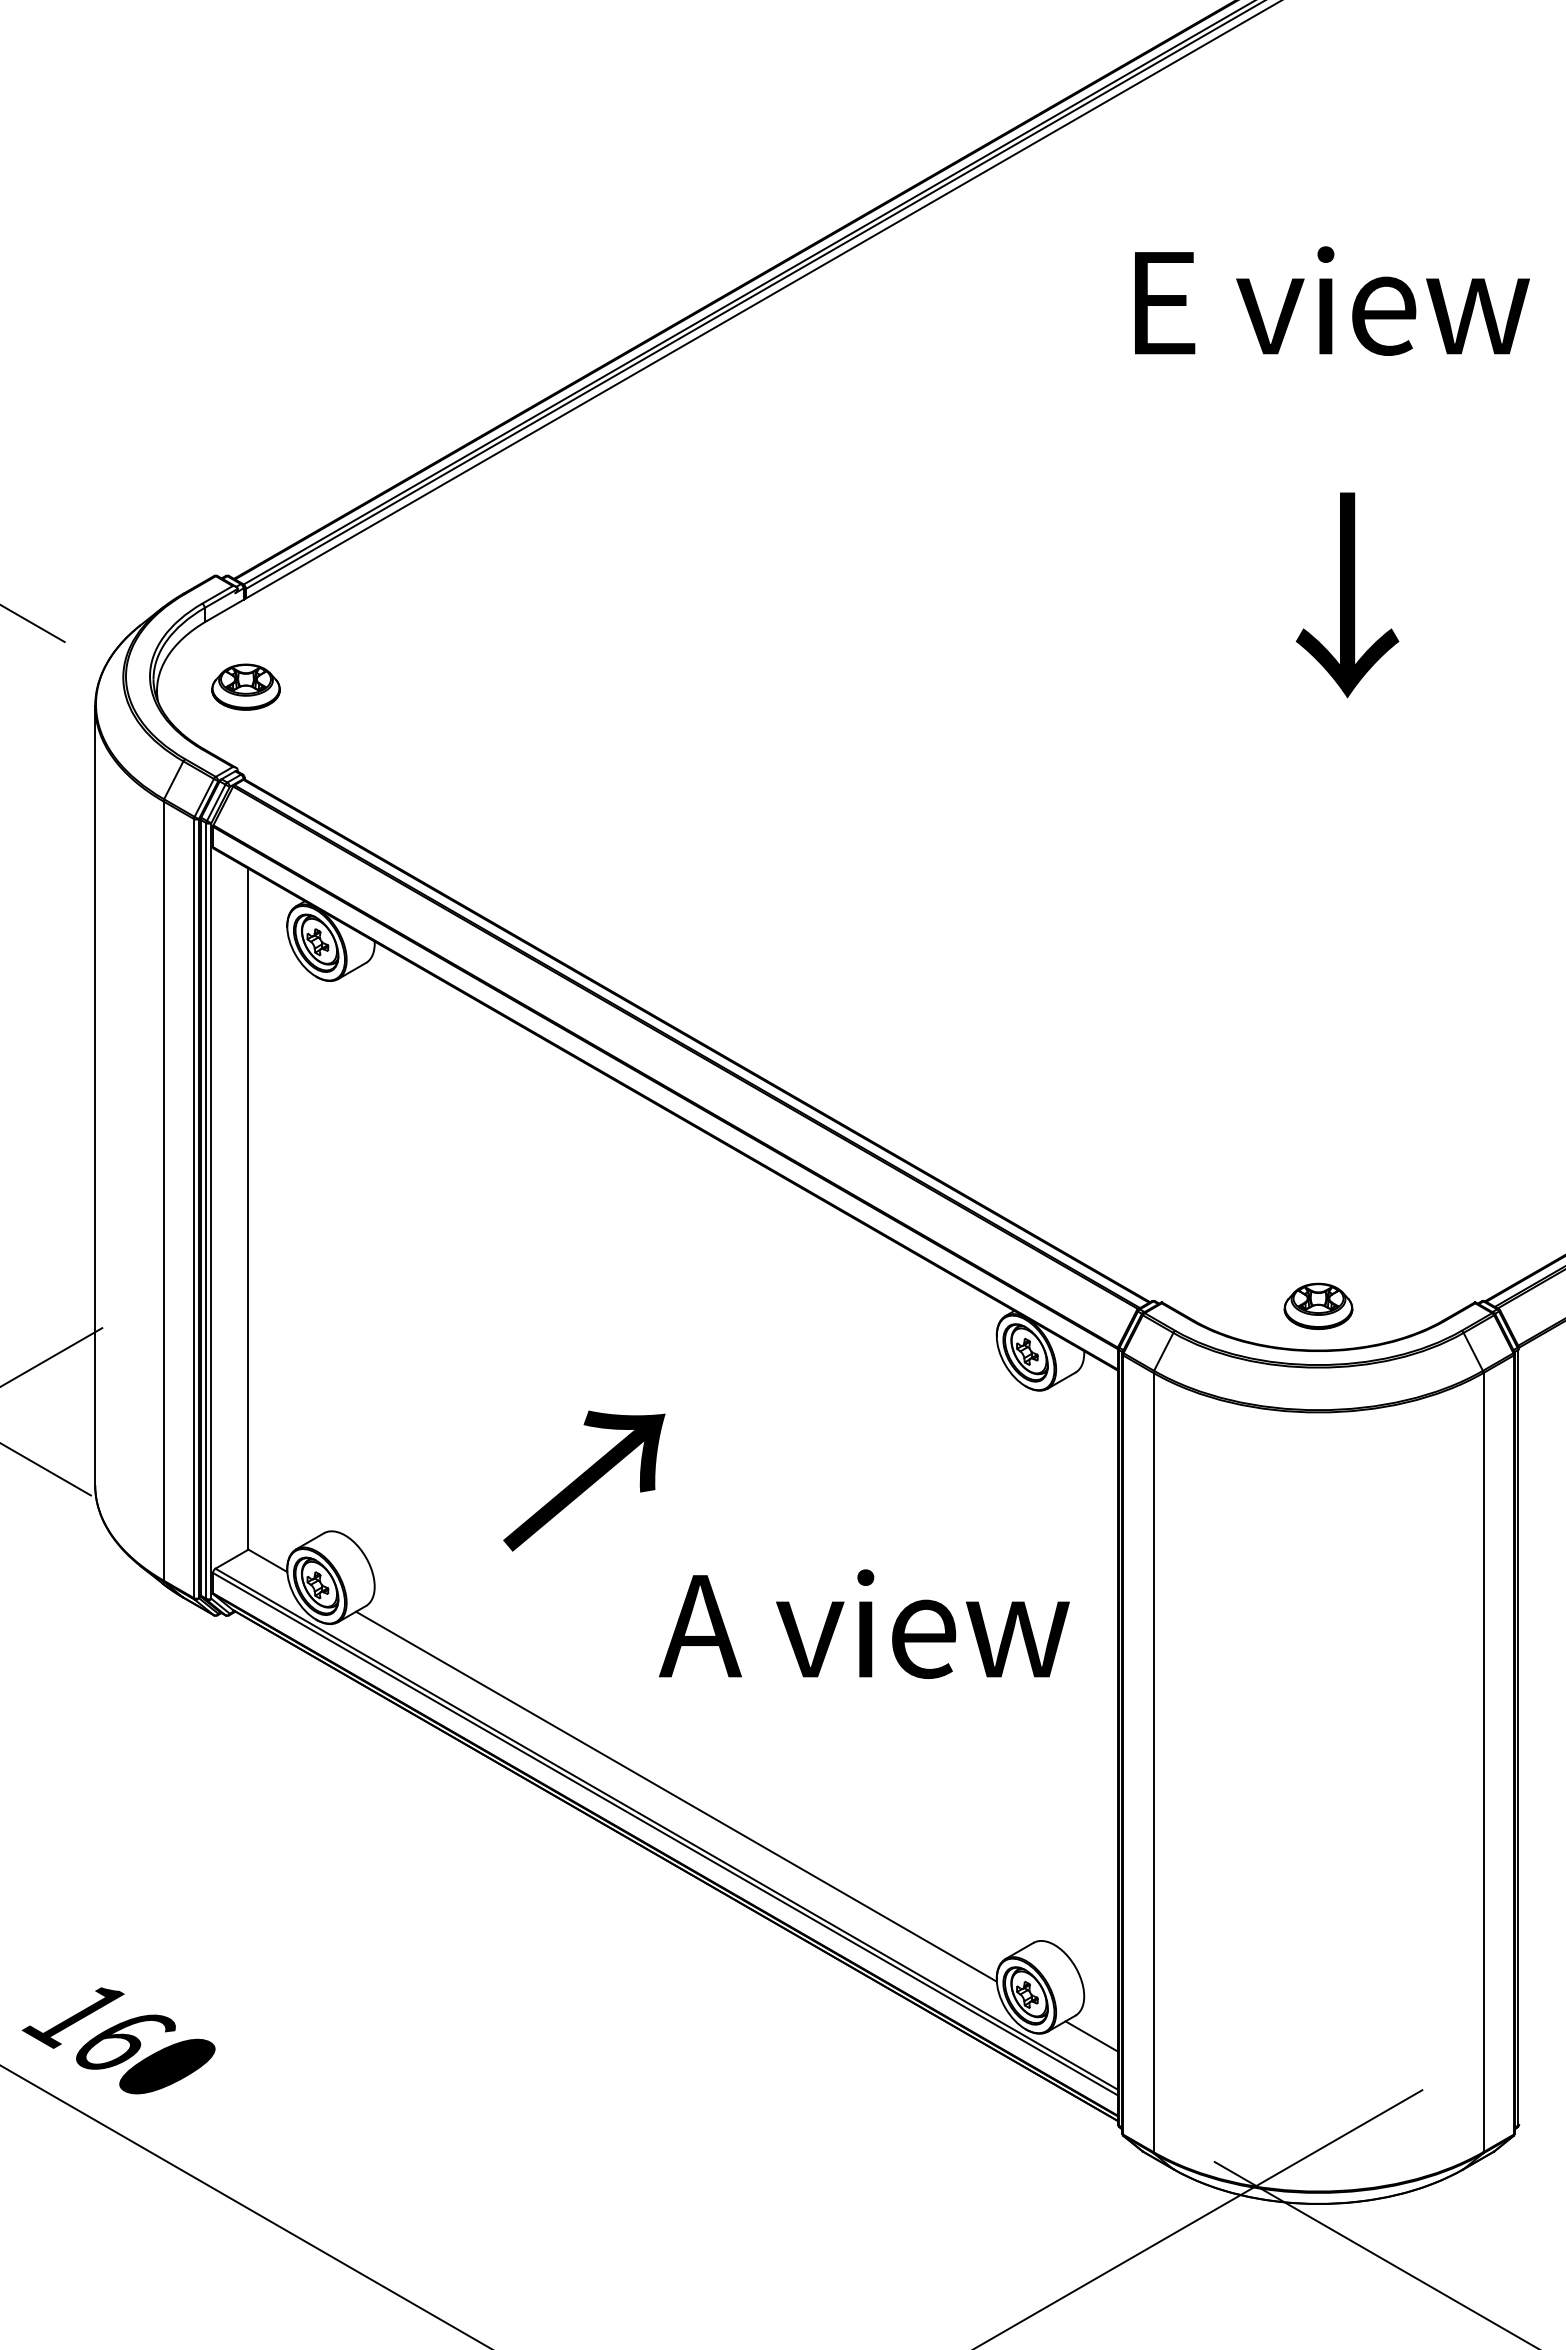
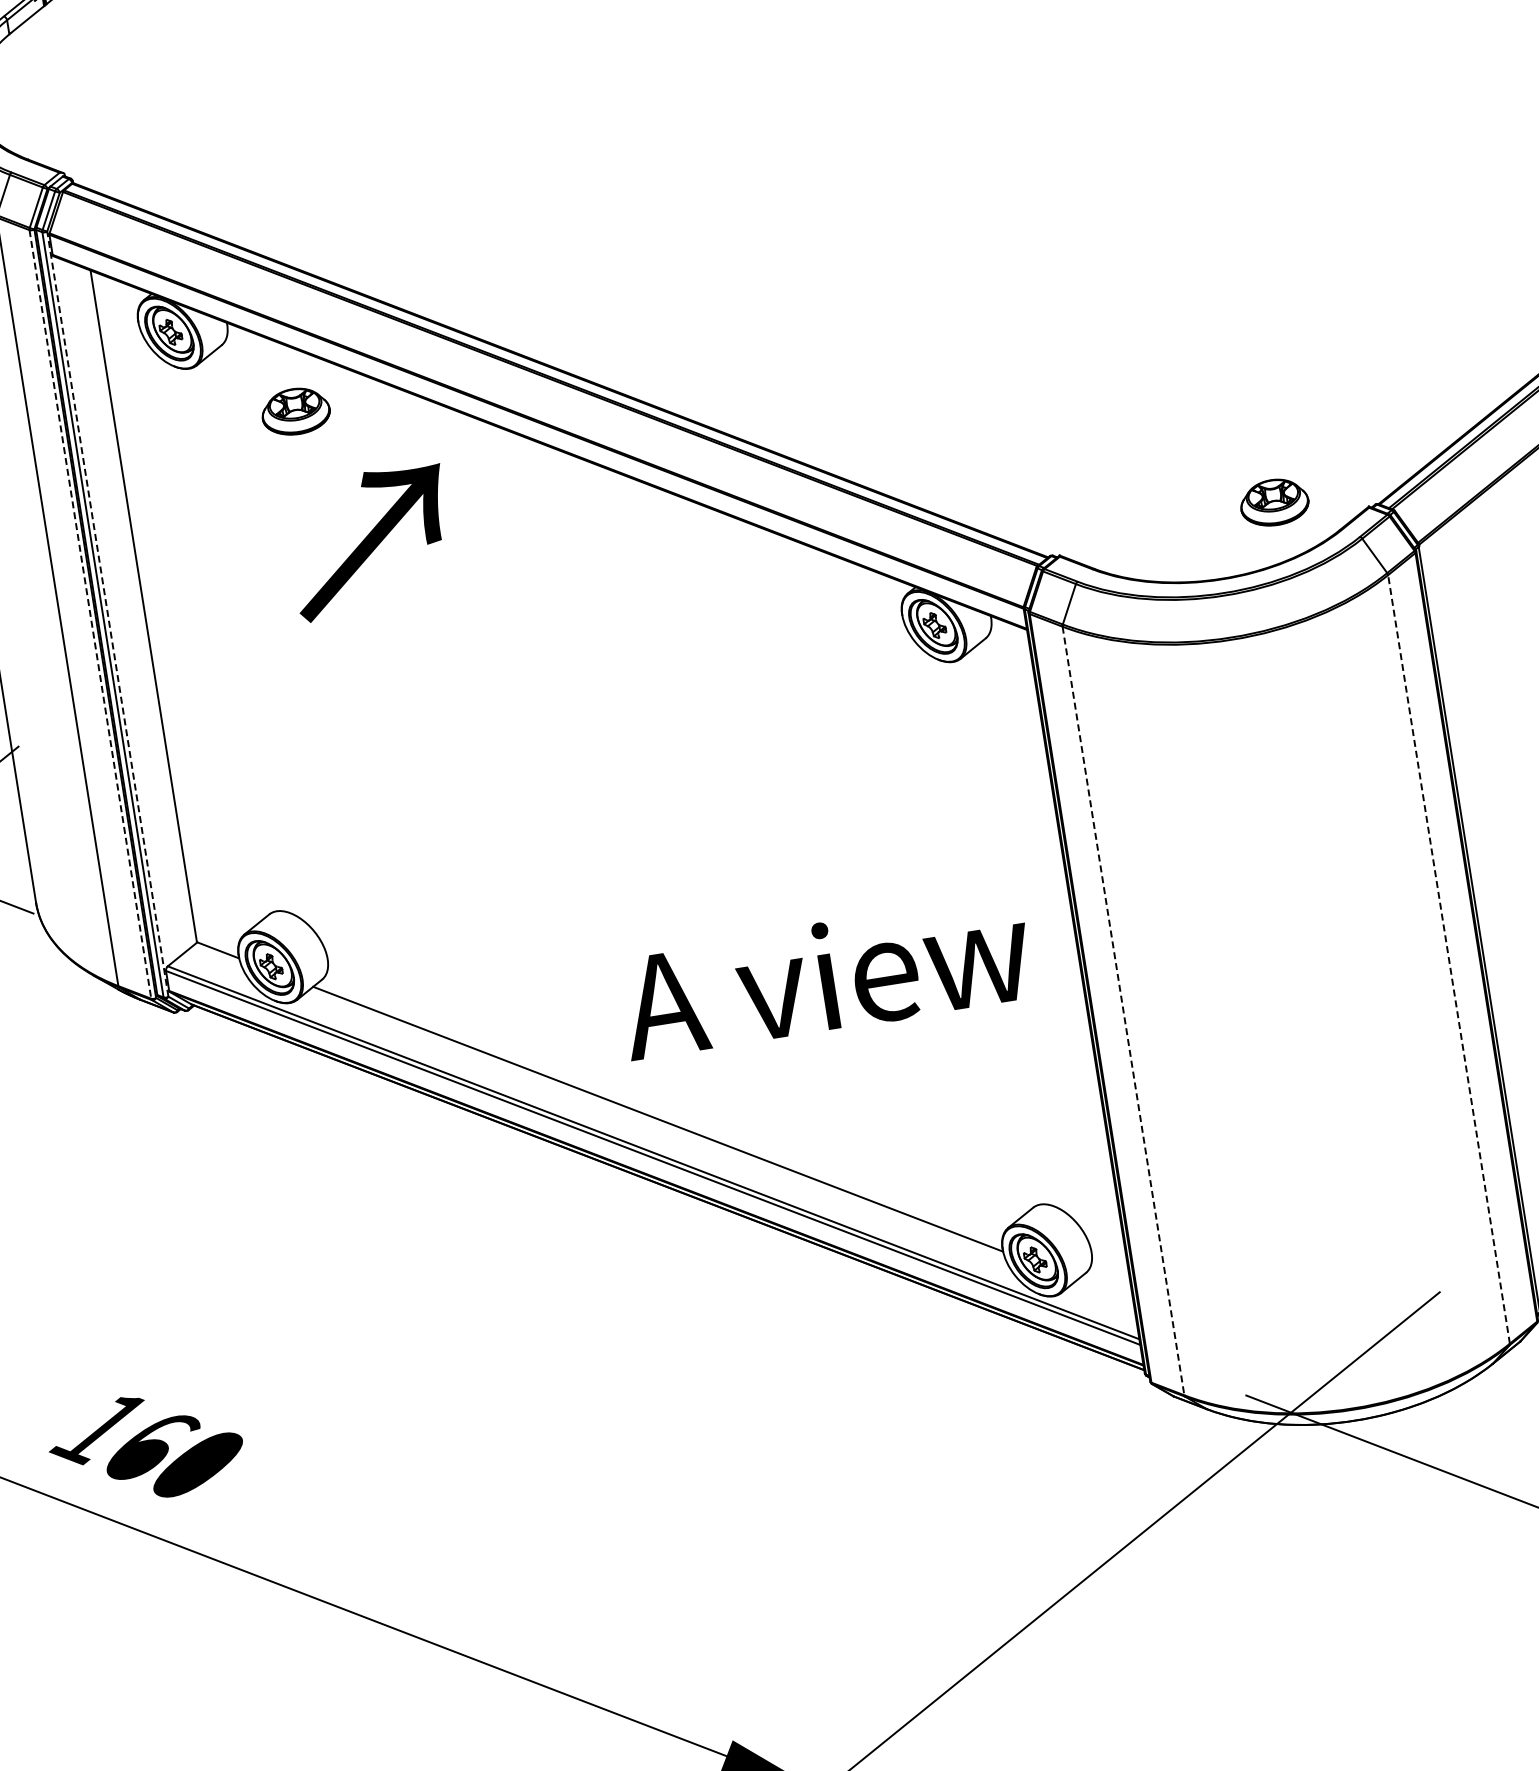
part: (245, 686) -> (295, 410), moved
line: (194, 1208) -> (90, 614), solid -> dashed
line: (211, 1210) -> (107, 613), solid -> dashed
part: (1318, 1305) -> (1274, 501), moved
text: (584, 1480) -> (370, 541), moved
text: (864, 1623) -> (825, 976), moved
line: (1153, 1762) -> (1123, 1010), solid -> dashed
line: (1483, 1762) -> (1448, 959), solid -> dashed
line: (1091, 2036) -> (1105, 1290), removed

